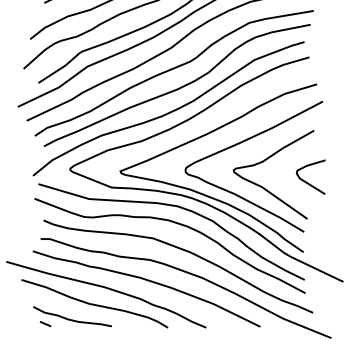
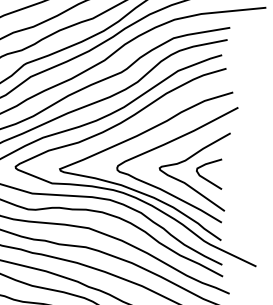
curve: (308, 182) -> (207, 178), moved

